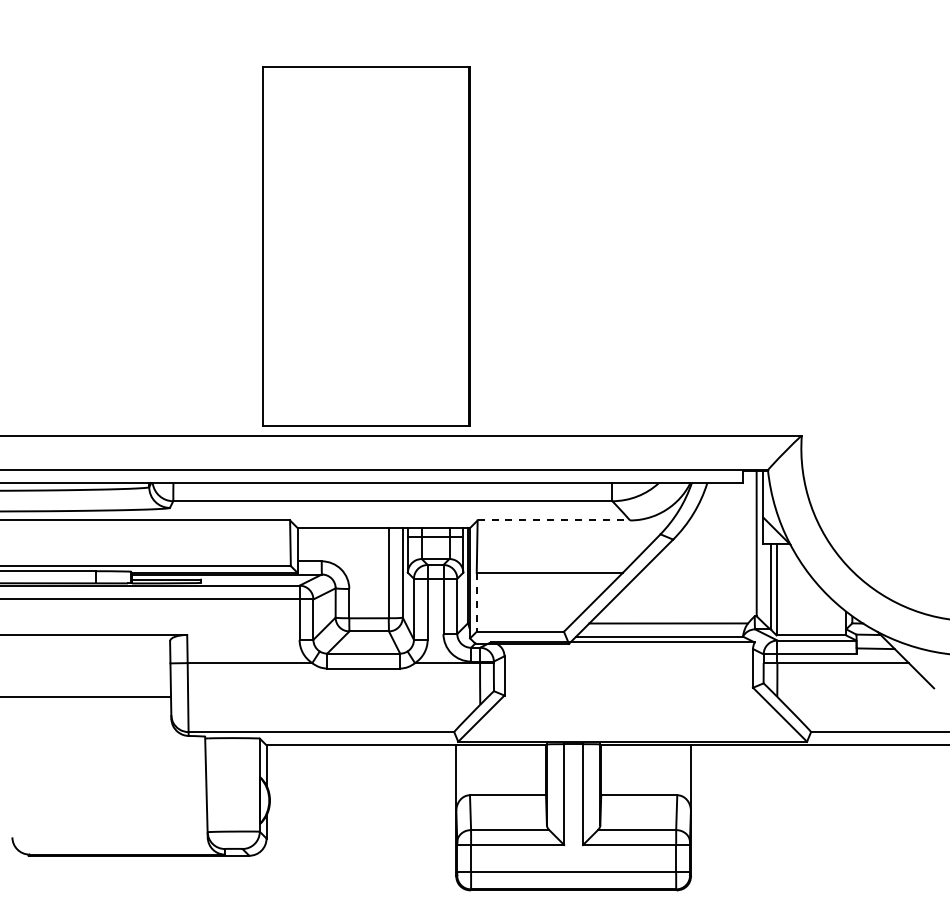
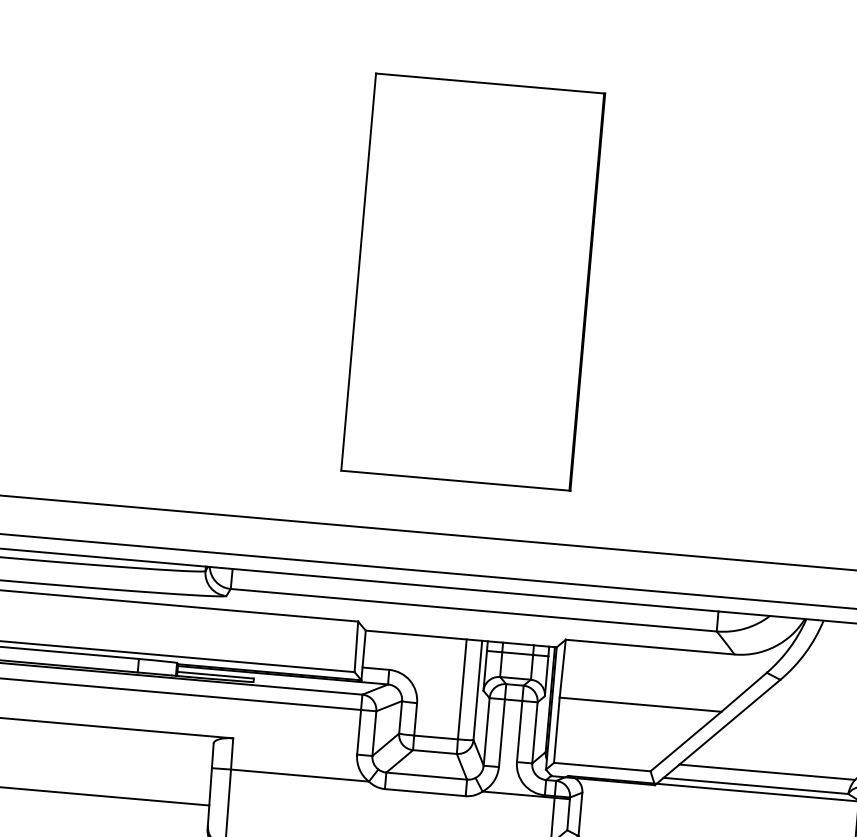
part: (366, 246) -> (473, 282), moved
line: (554, 520) -> (650, 647), dashed -> solid
line: (476, 602) -> (556, 730), dashed -> solid

